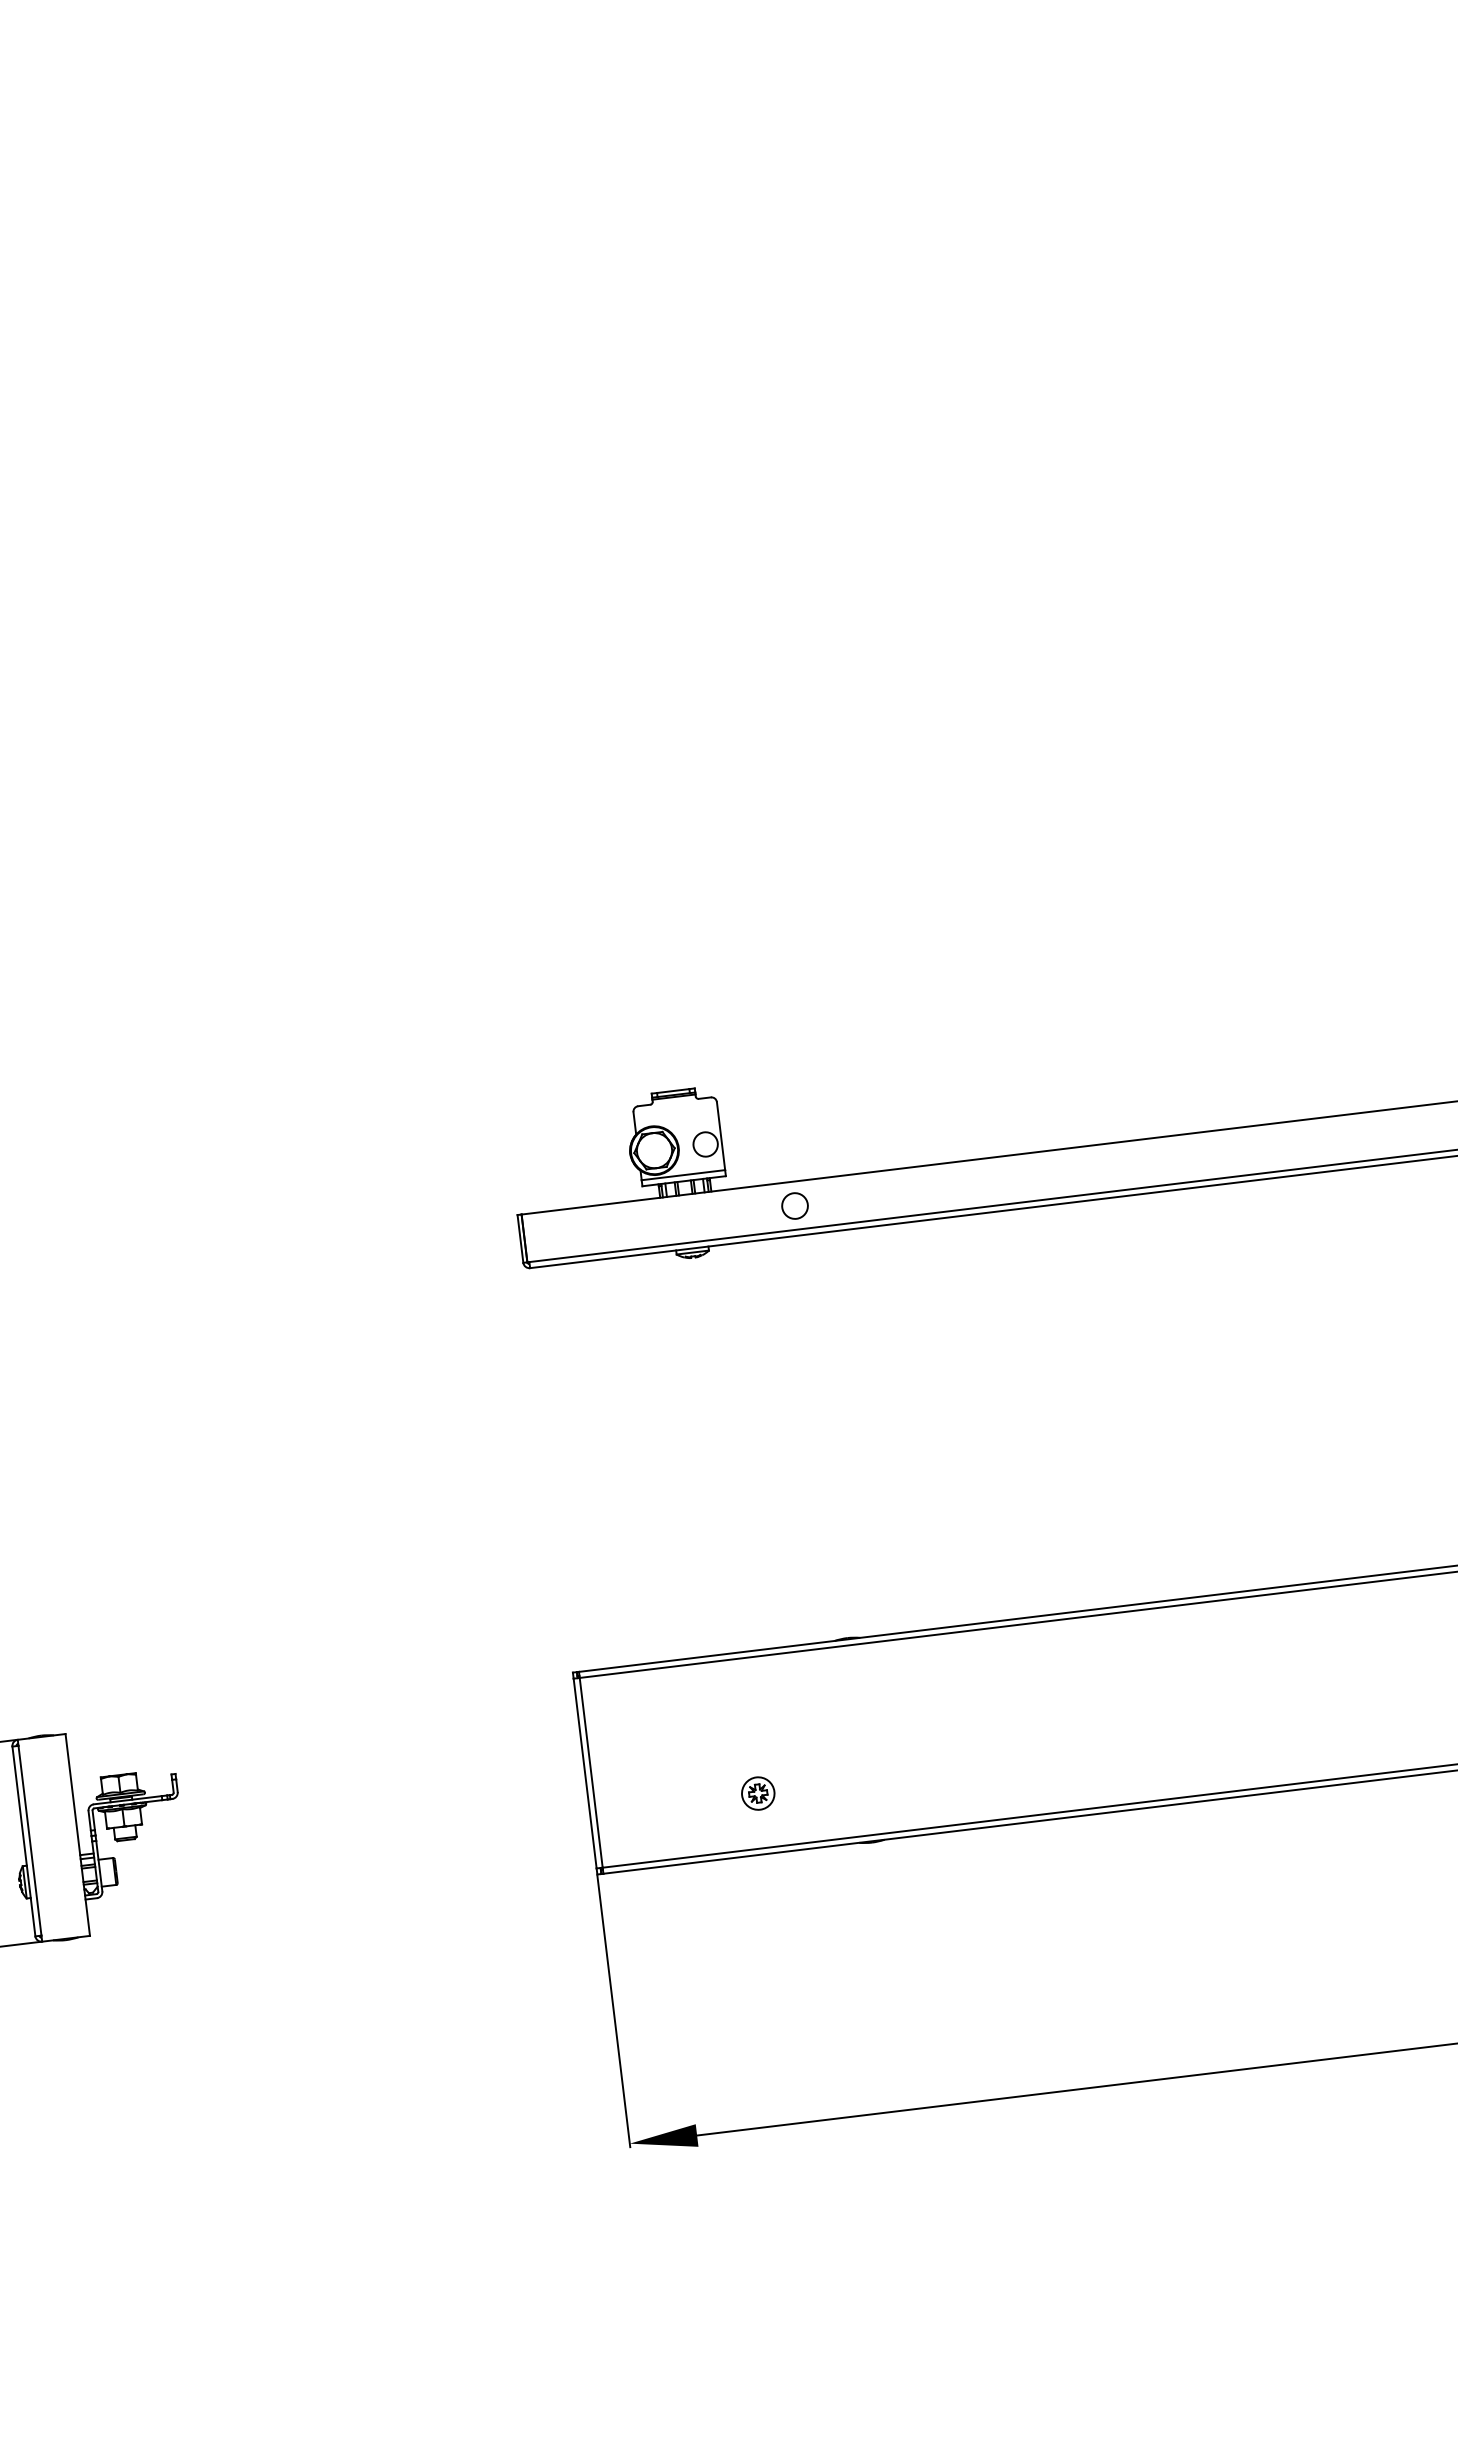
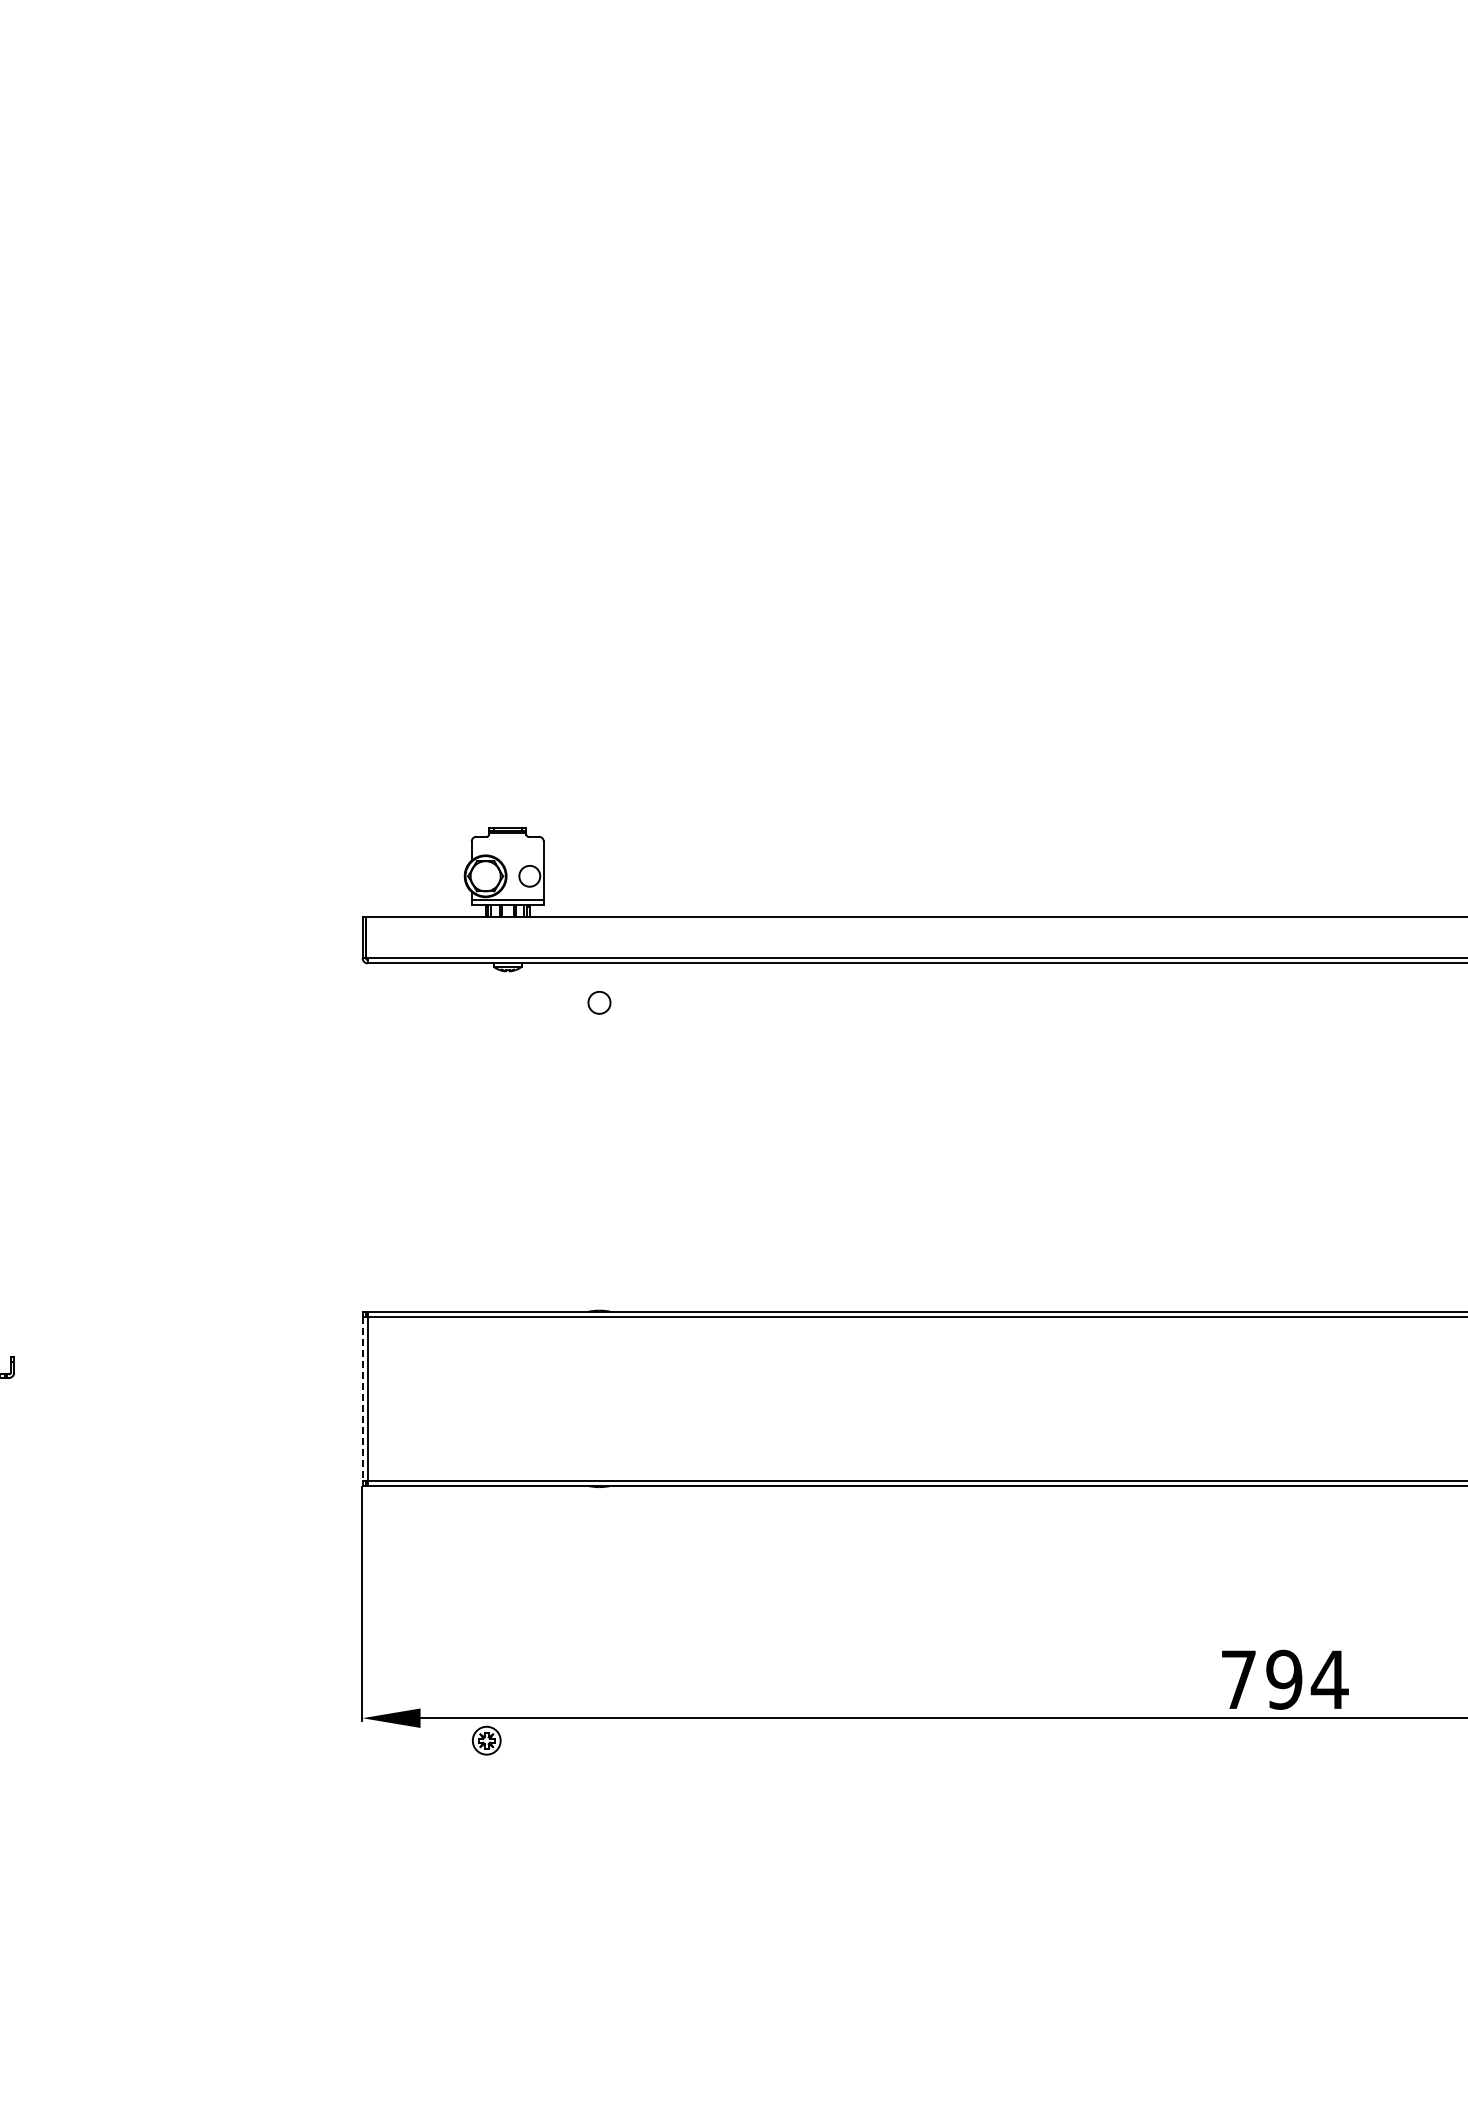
circle: (795, 1205) -> (599, 1002), moved
line: (584, 1773) -> (362, 1398), solid -> dashed
part: (757, 1793) -> (486, 1740), moved

